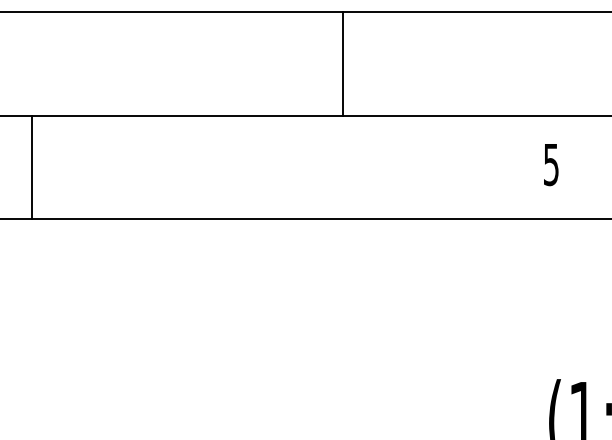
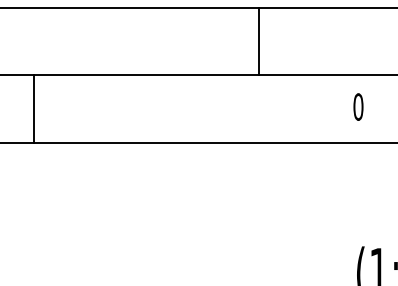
line: (343, 63) -> (259, 41), moved
text: (551, 163) -> (358, 106), 5 -> 0
line: (32, 166) -> (34, 108), moved

